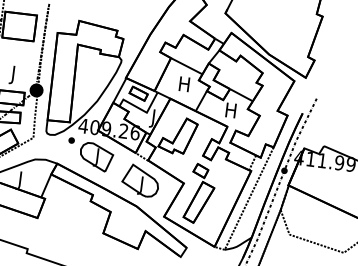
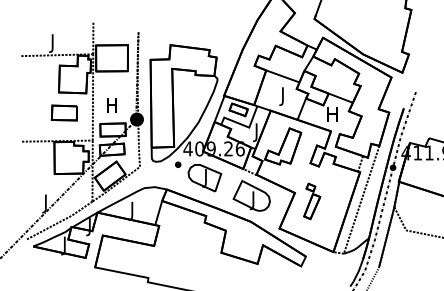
text: (12, 75) -> (111, 107), J -> H
text: (183, 86) -> (282, 96), H -> J
part: (199, 193) -> (311, 201), size x0.6

